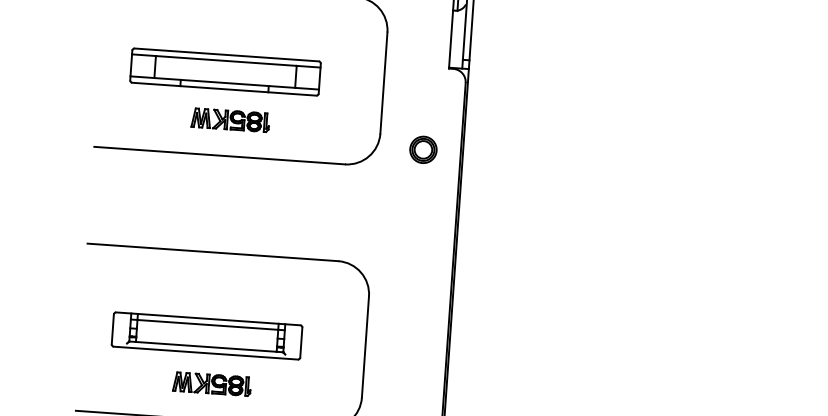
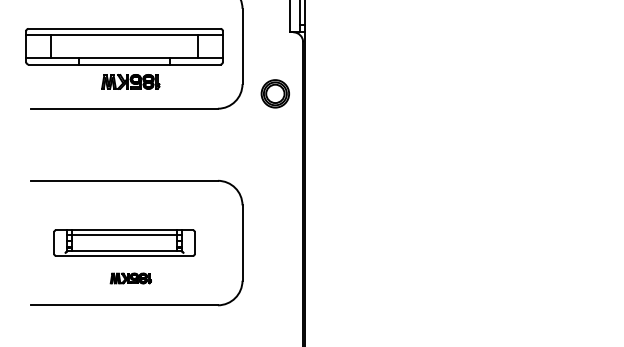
part: (225, 70) -> (124, 45), size x1.4
part: (422, 149) -> (274, 93), size x1.4
part: (211, 384) -> (130, 278), size x0.7

